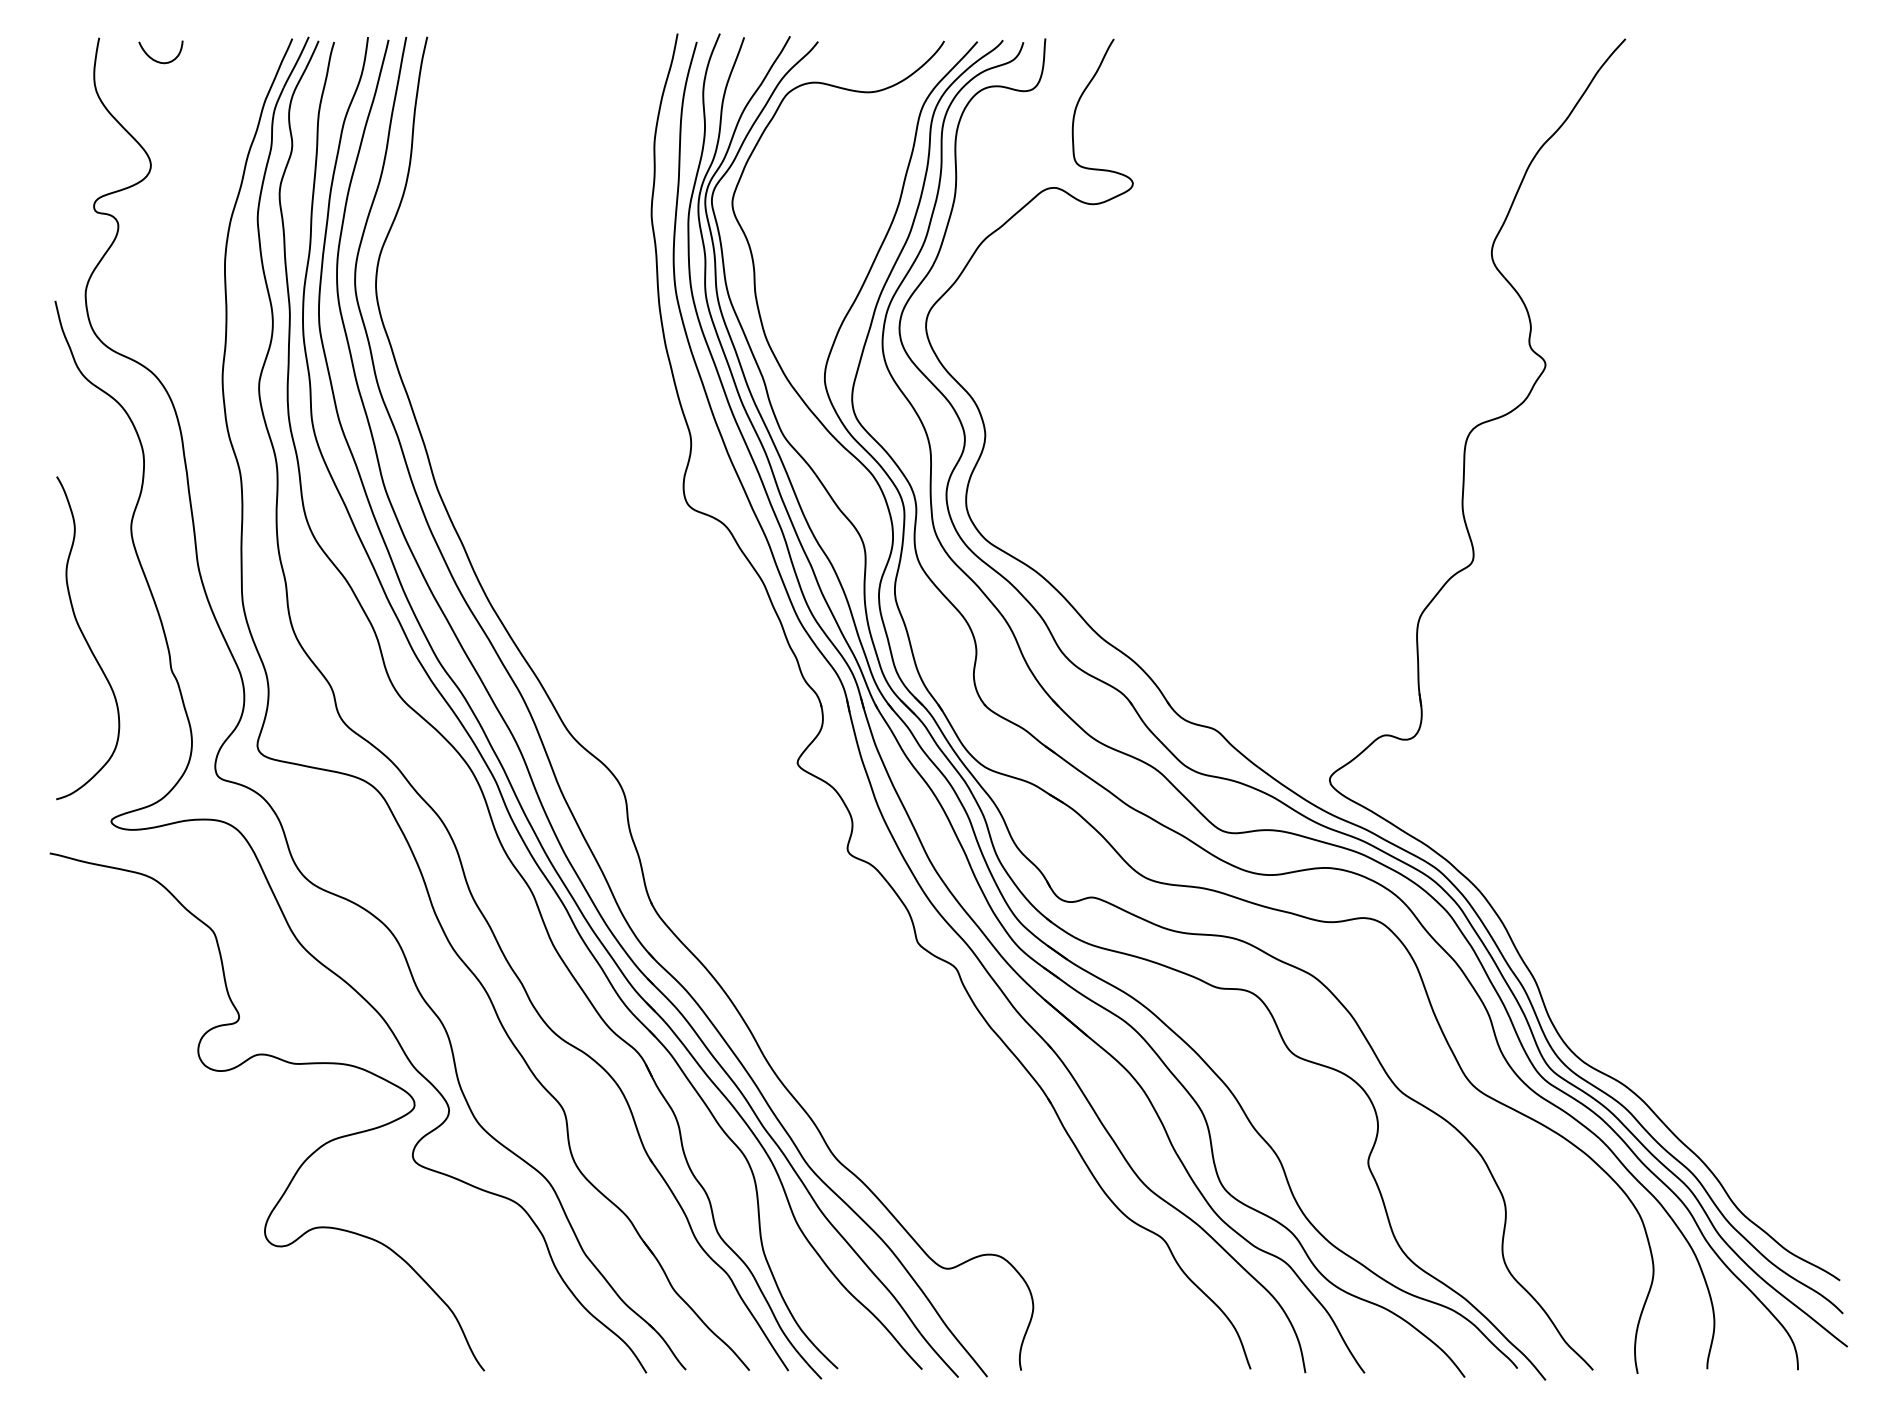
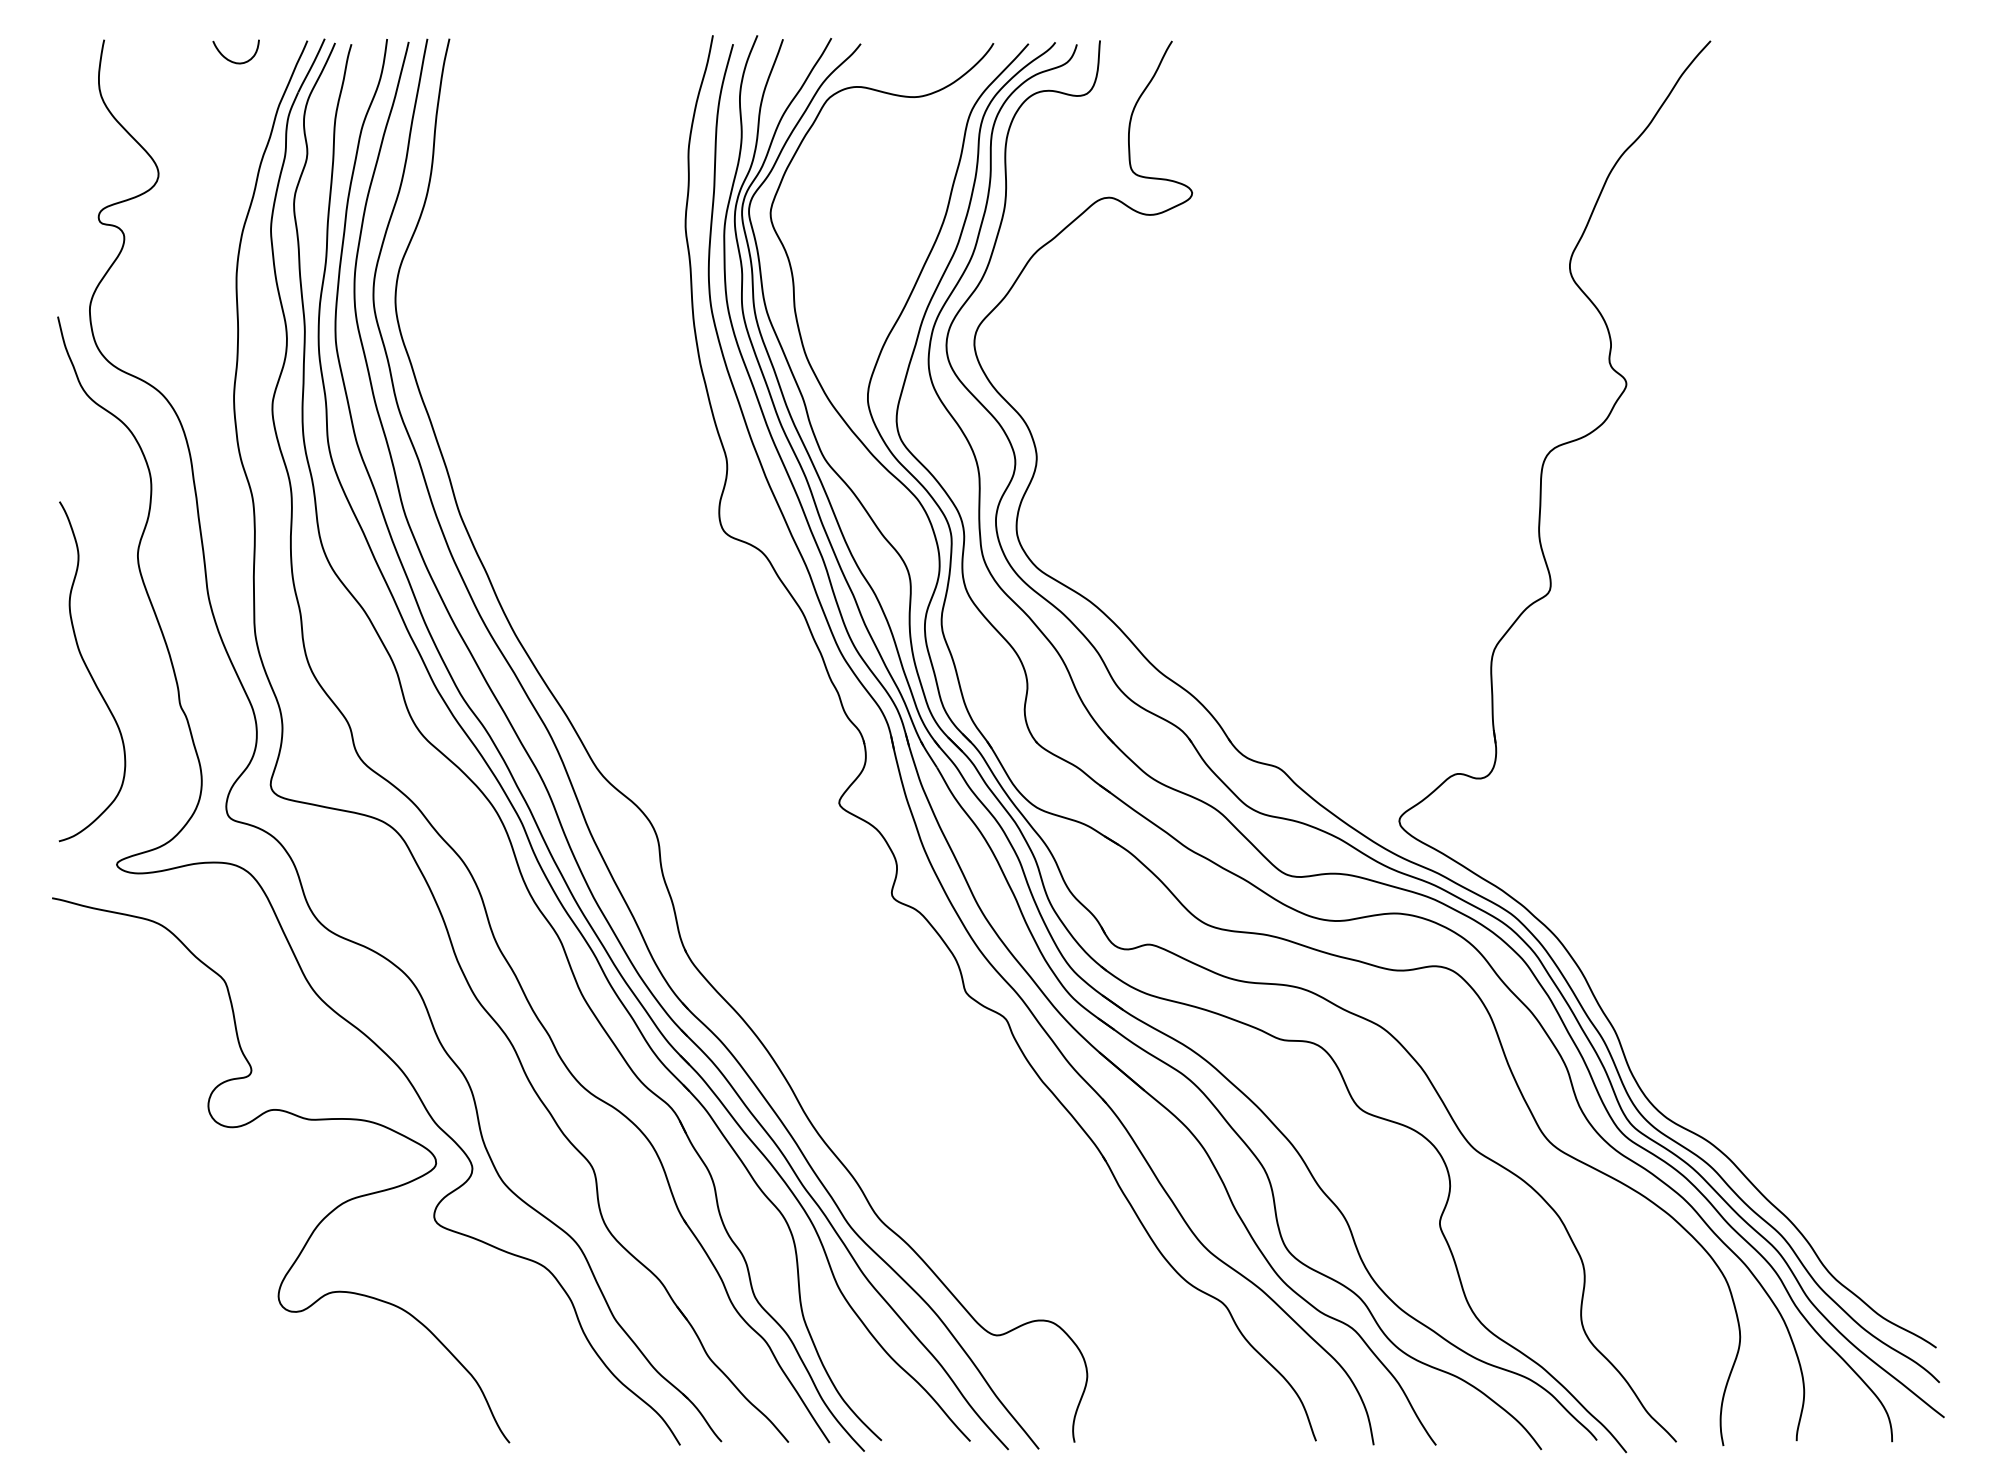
curve: (156, 60) -> (231, 60), moved

